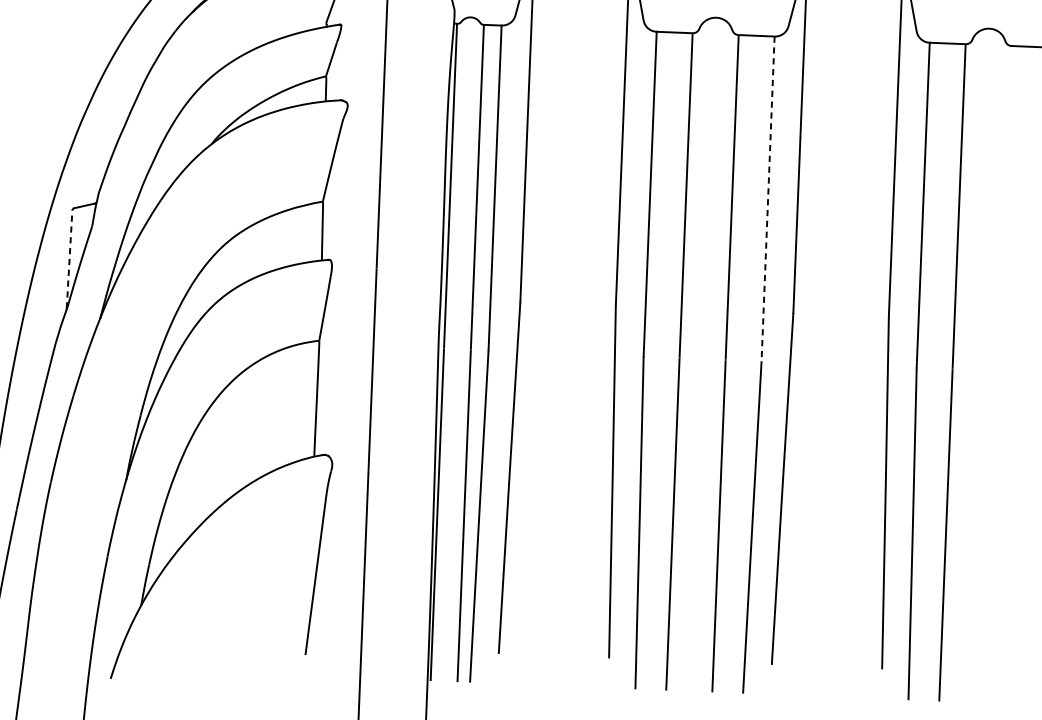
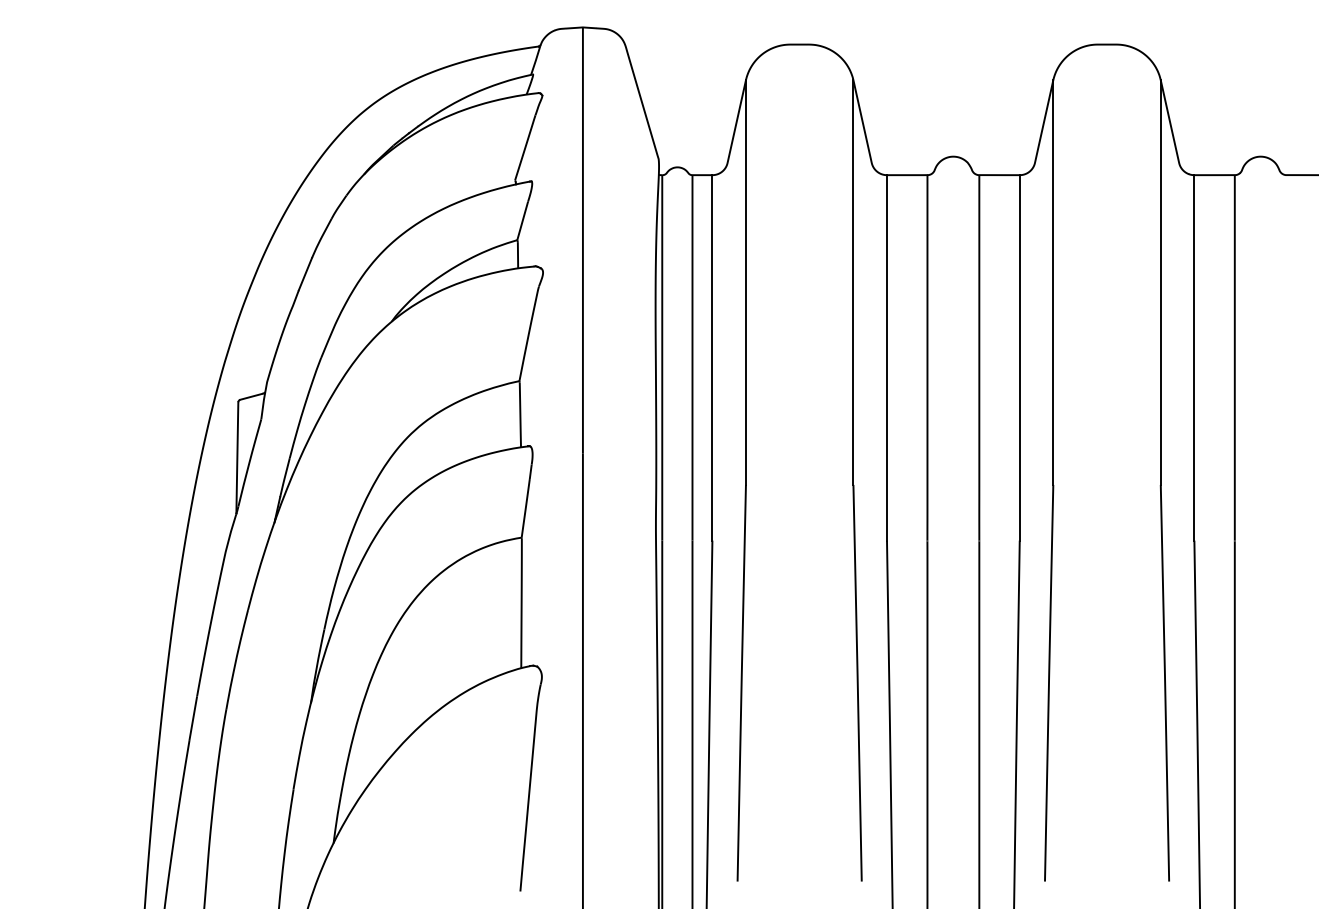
line: (767, 198) -> (1019, 357), dashed -> solid
line: (69, 258) -> (237, 456), dashed -> solid

